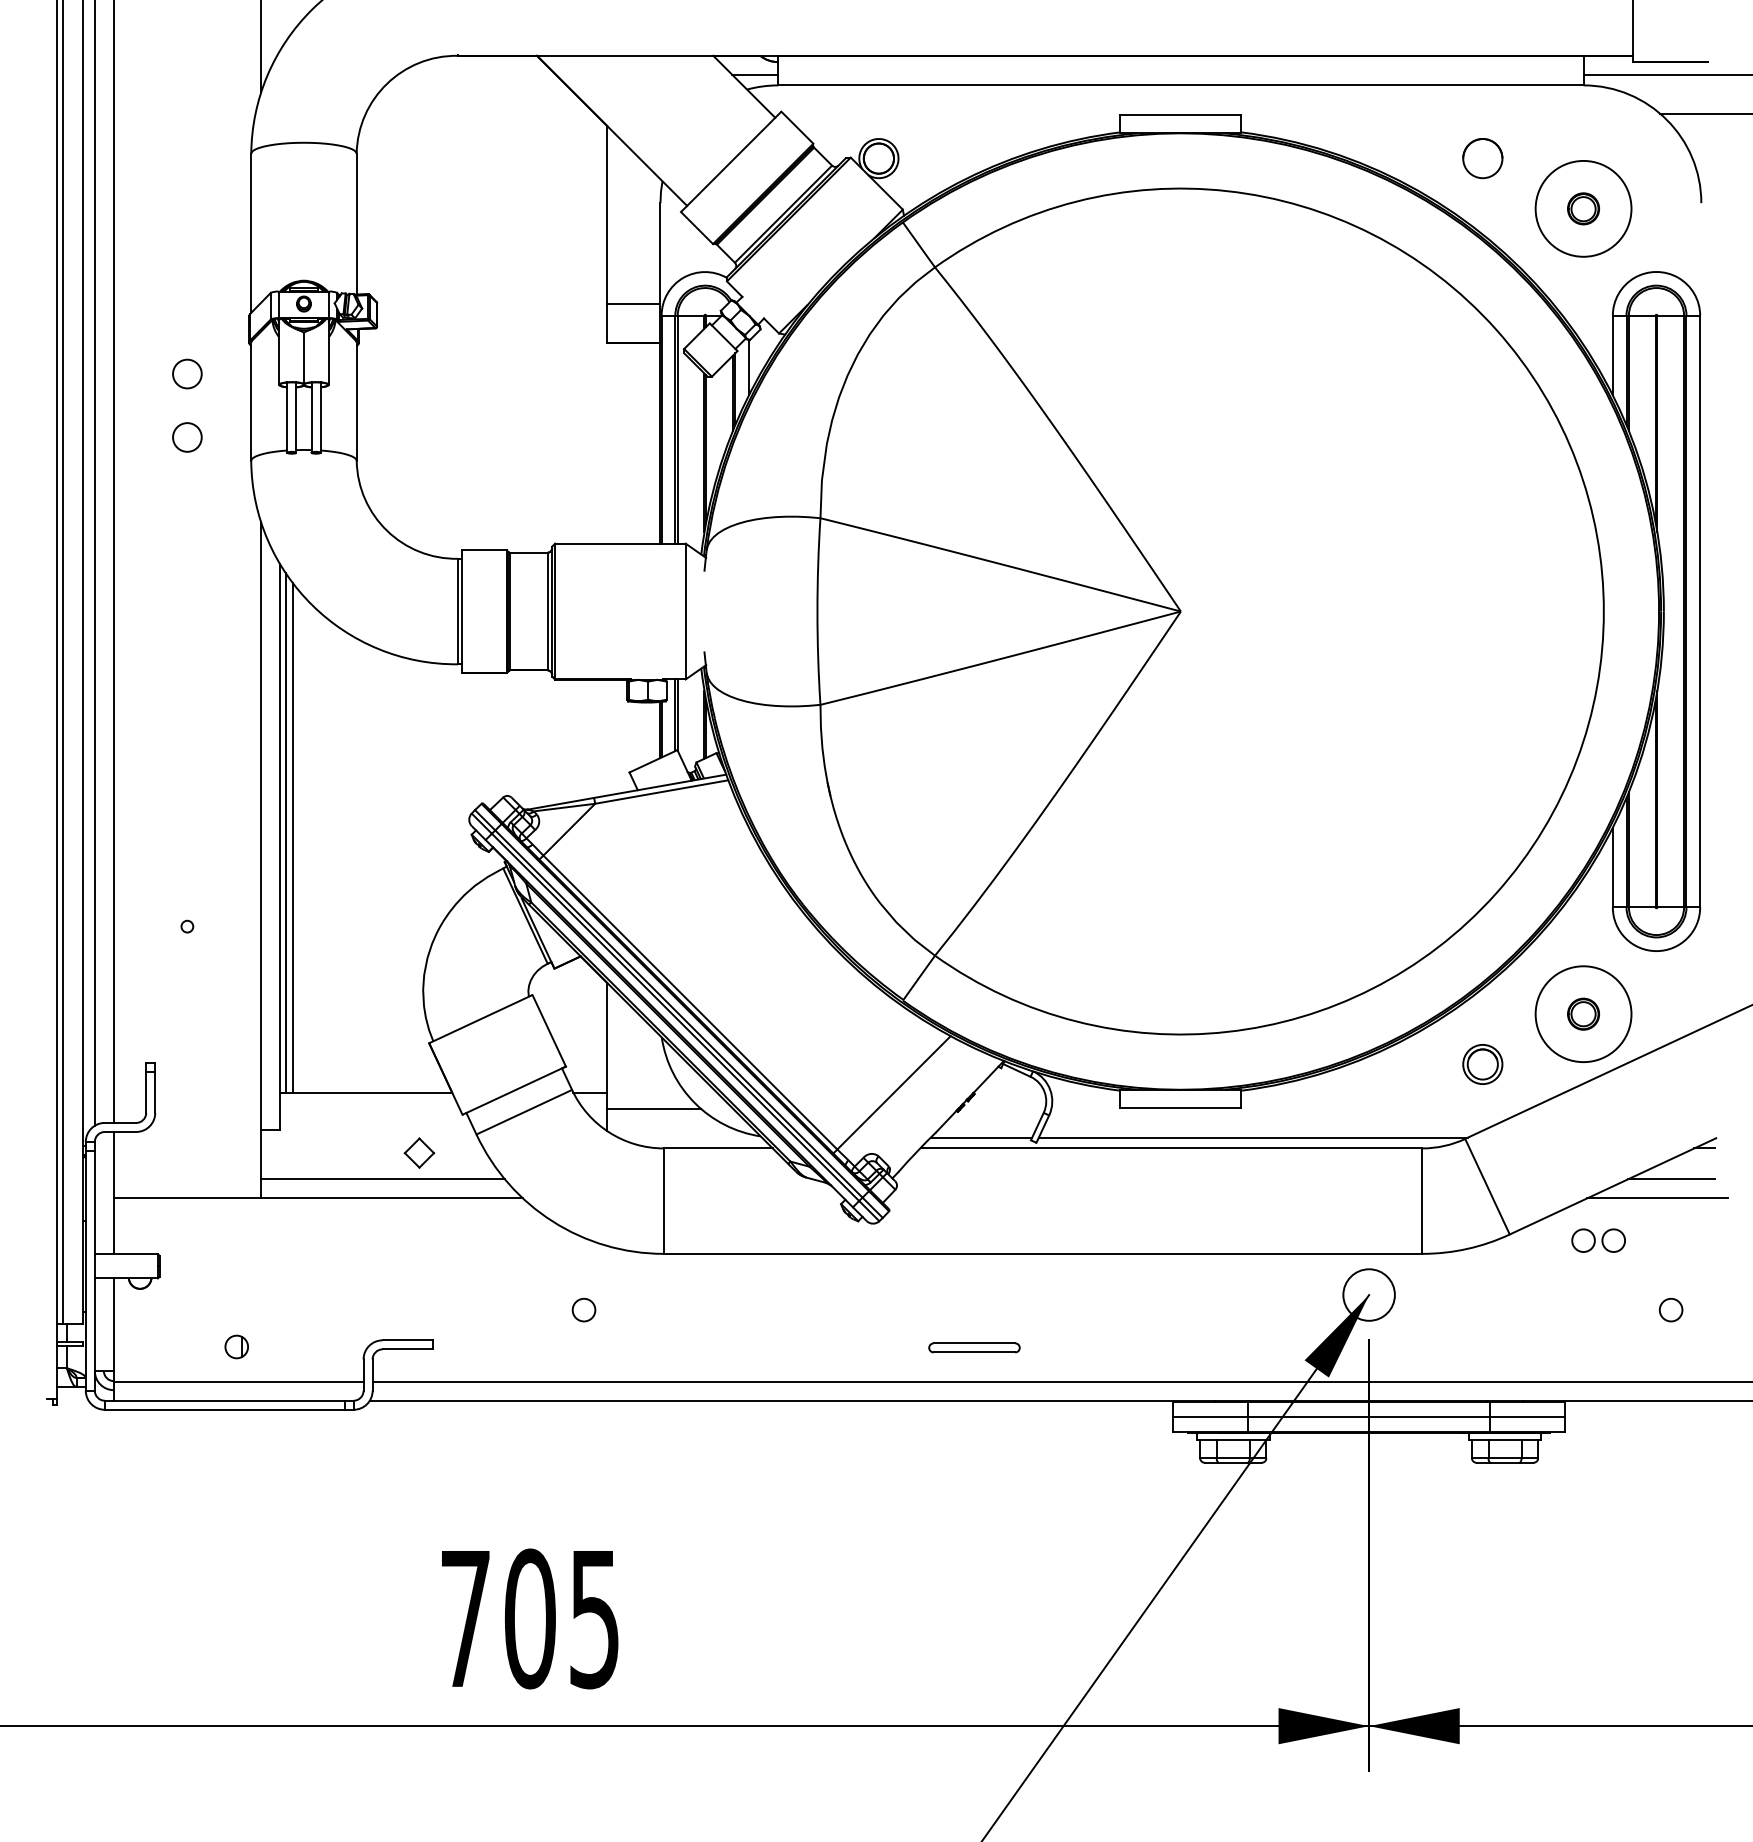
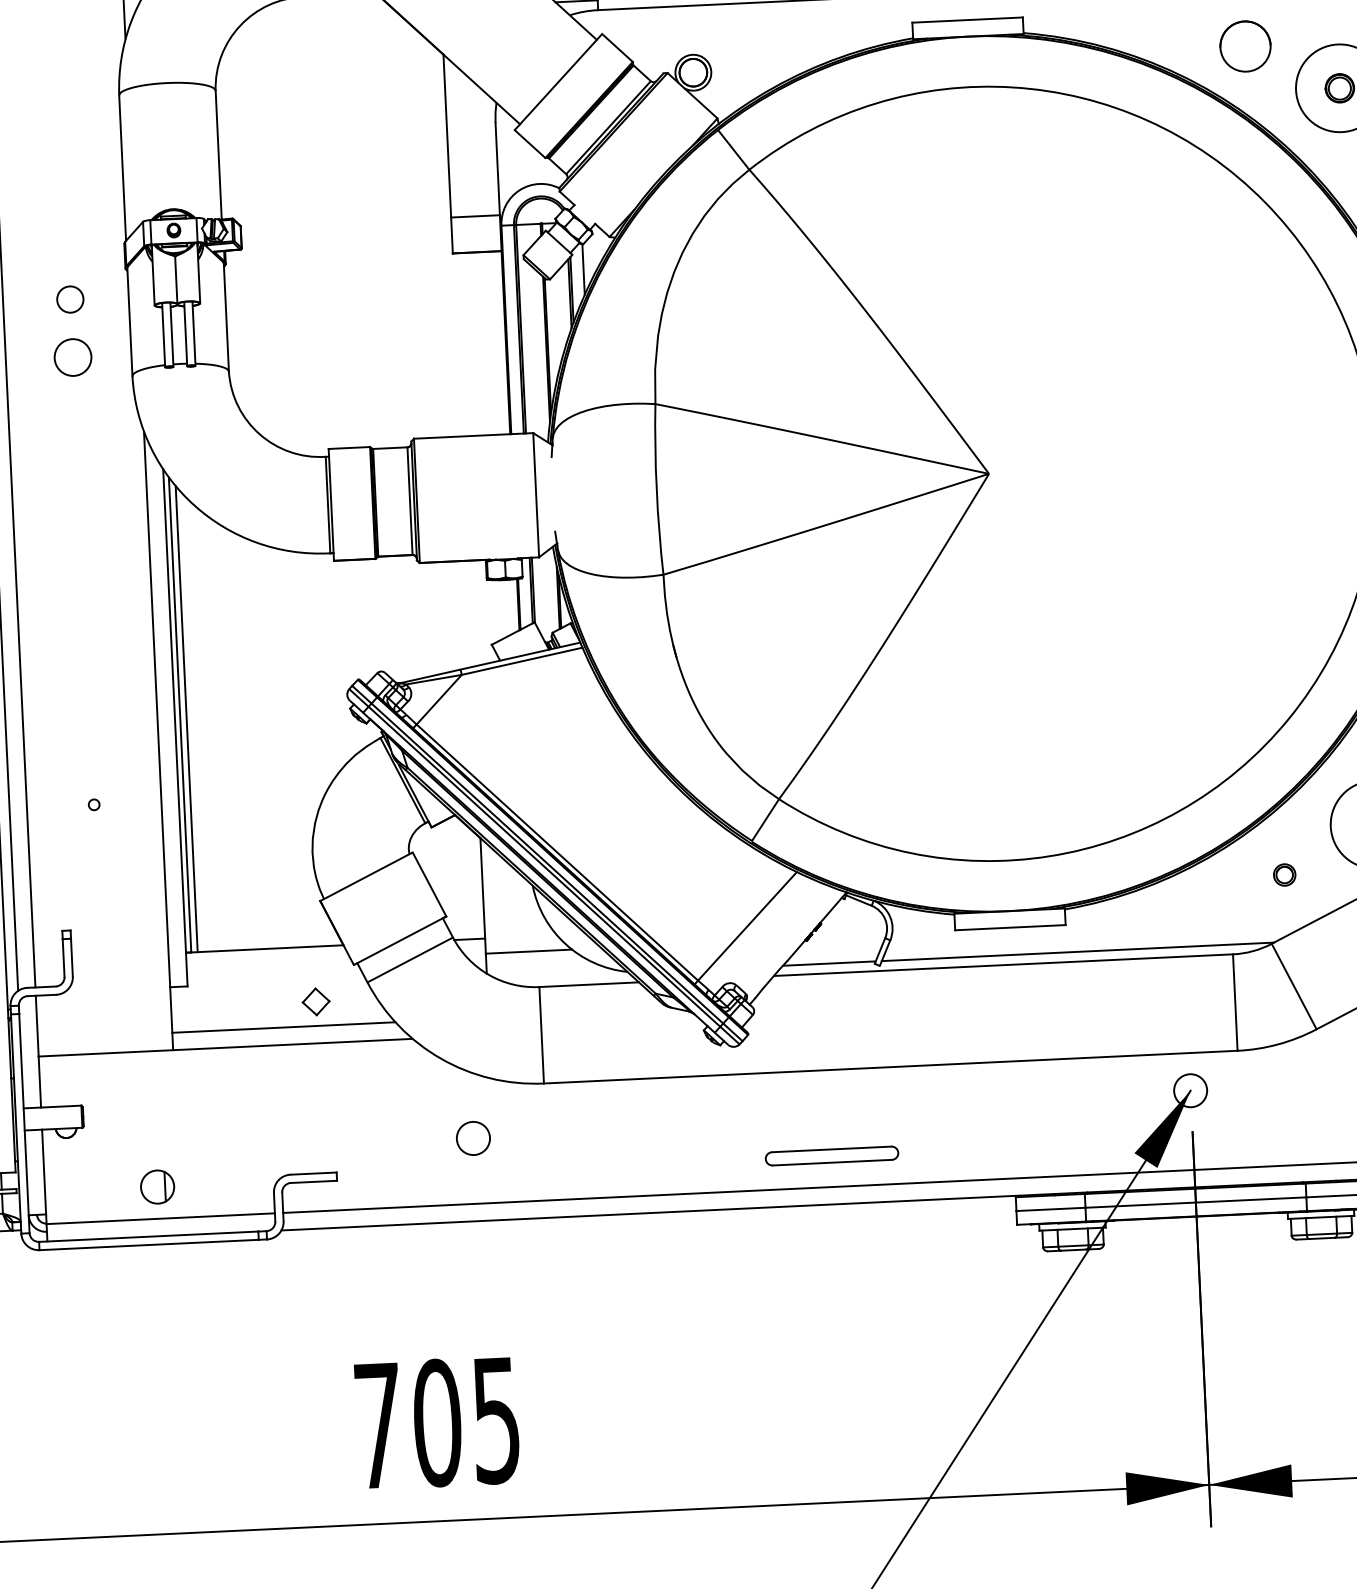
circle: (1482, 158) -> (1245, 46), size x1.4
circle: (187, 437) -> (73, 357), size x1.4
part: (1482, 1064) -> (1284, 875), size x0.6
circle: (1368, 1294) -> (1190, 1090), size x0.7
circle: (583, 1309) -> (472, 1137), size x1.6
part: (236, 1346) -> (157, 1186), size x1.6
part: (974, 1347) -> (832, 1155), size x1.6

